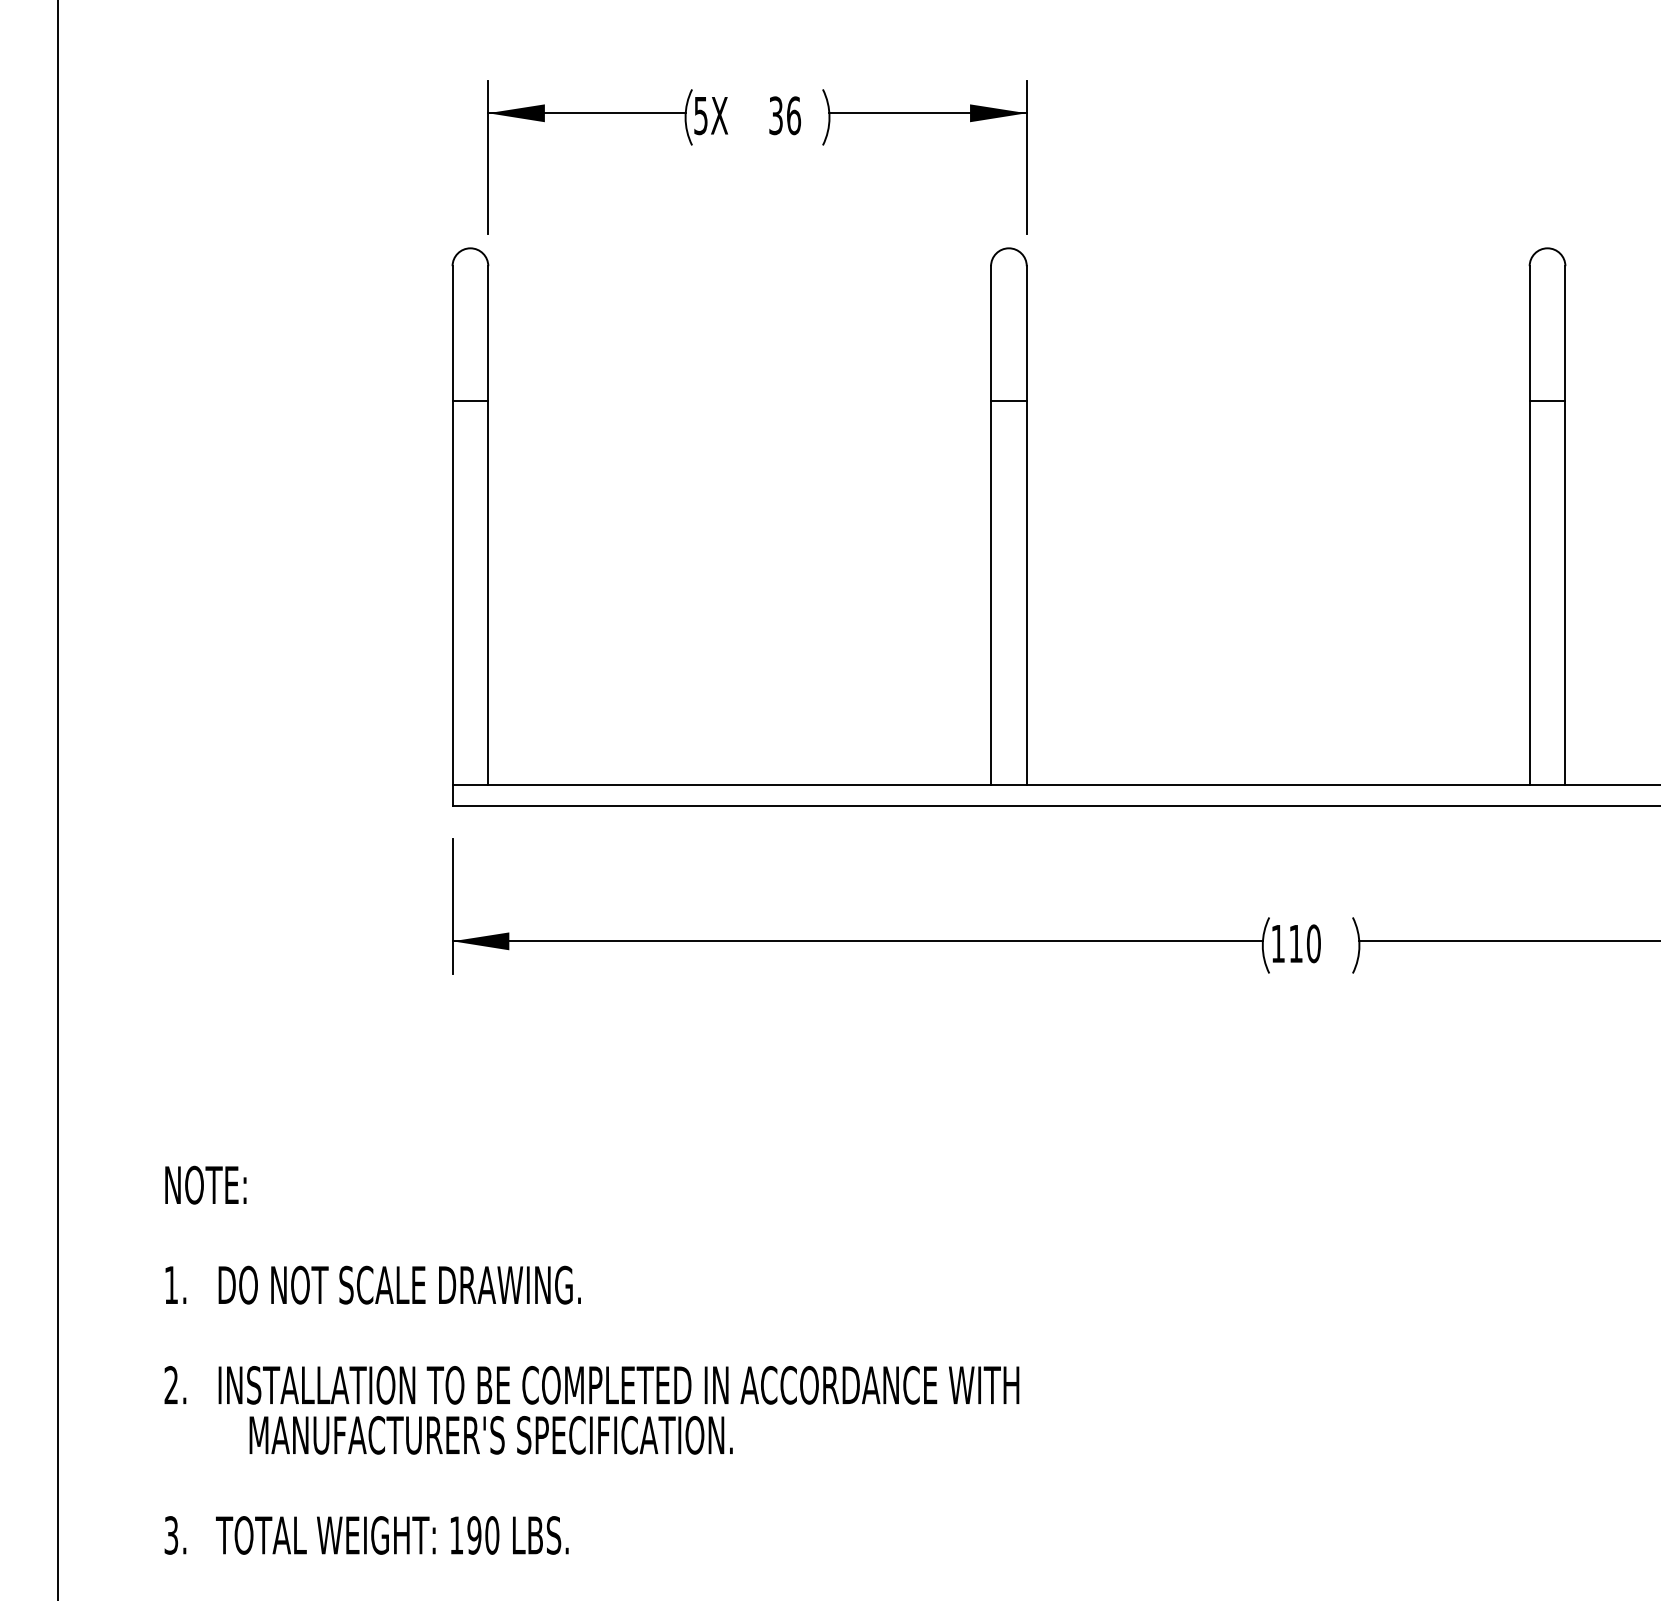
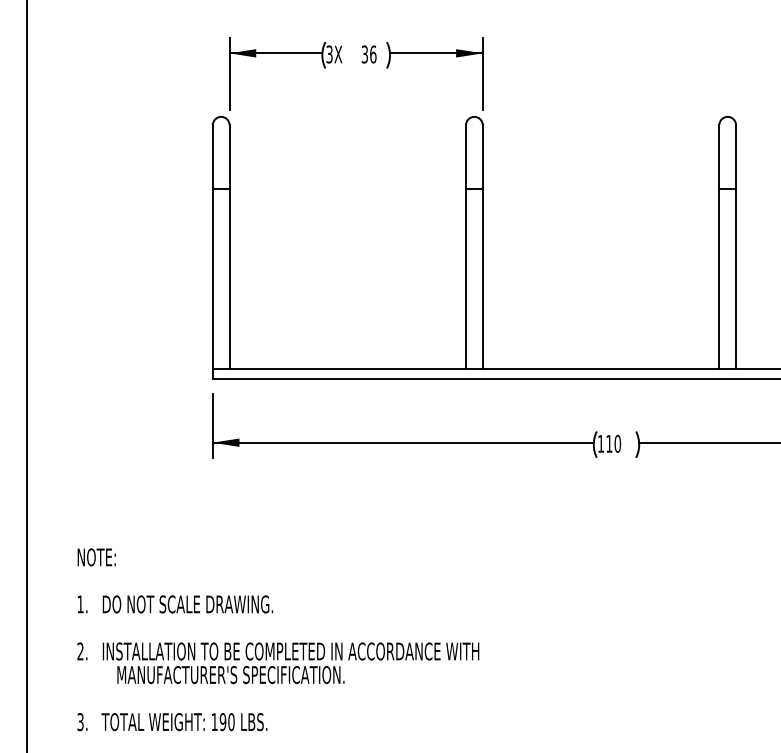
text: (700, 113) -> (329, 53), 5X -> 3X

